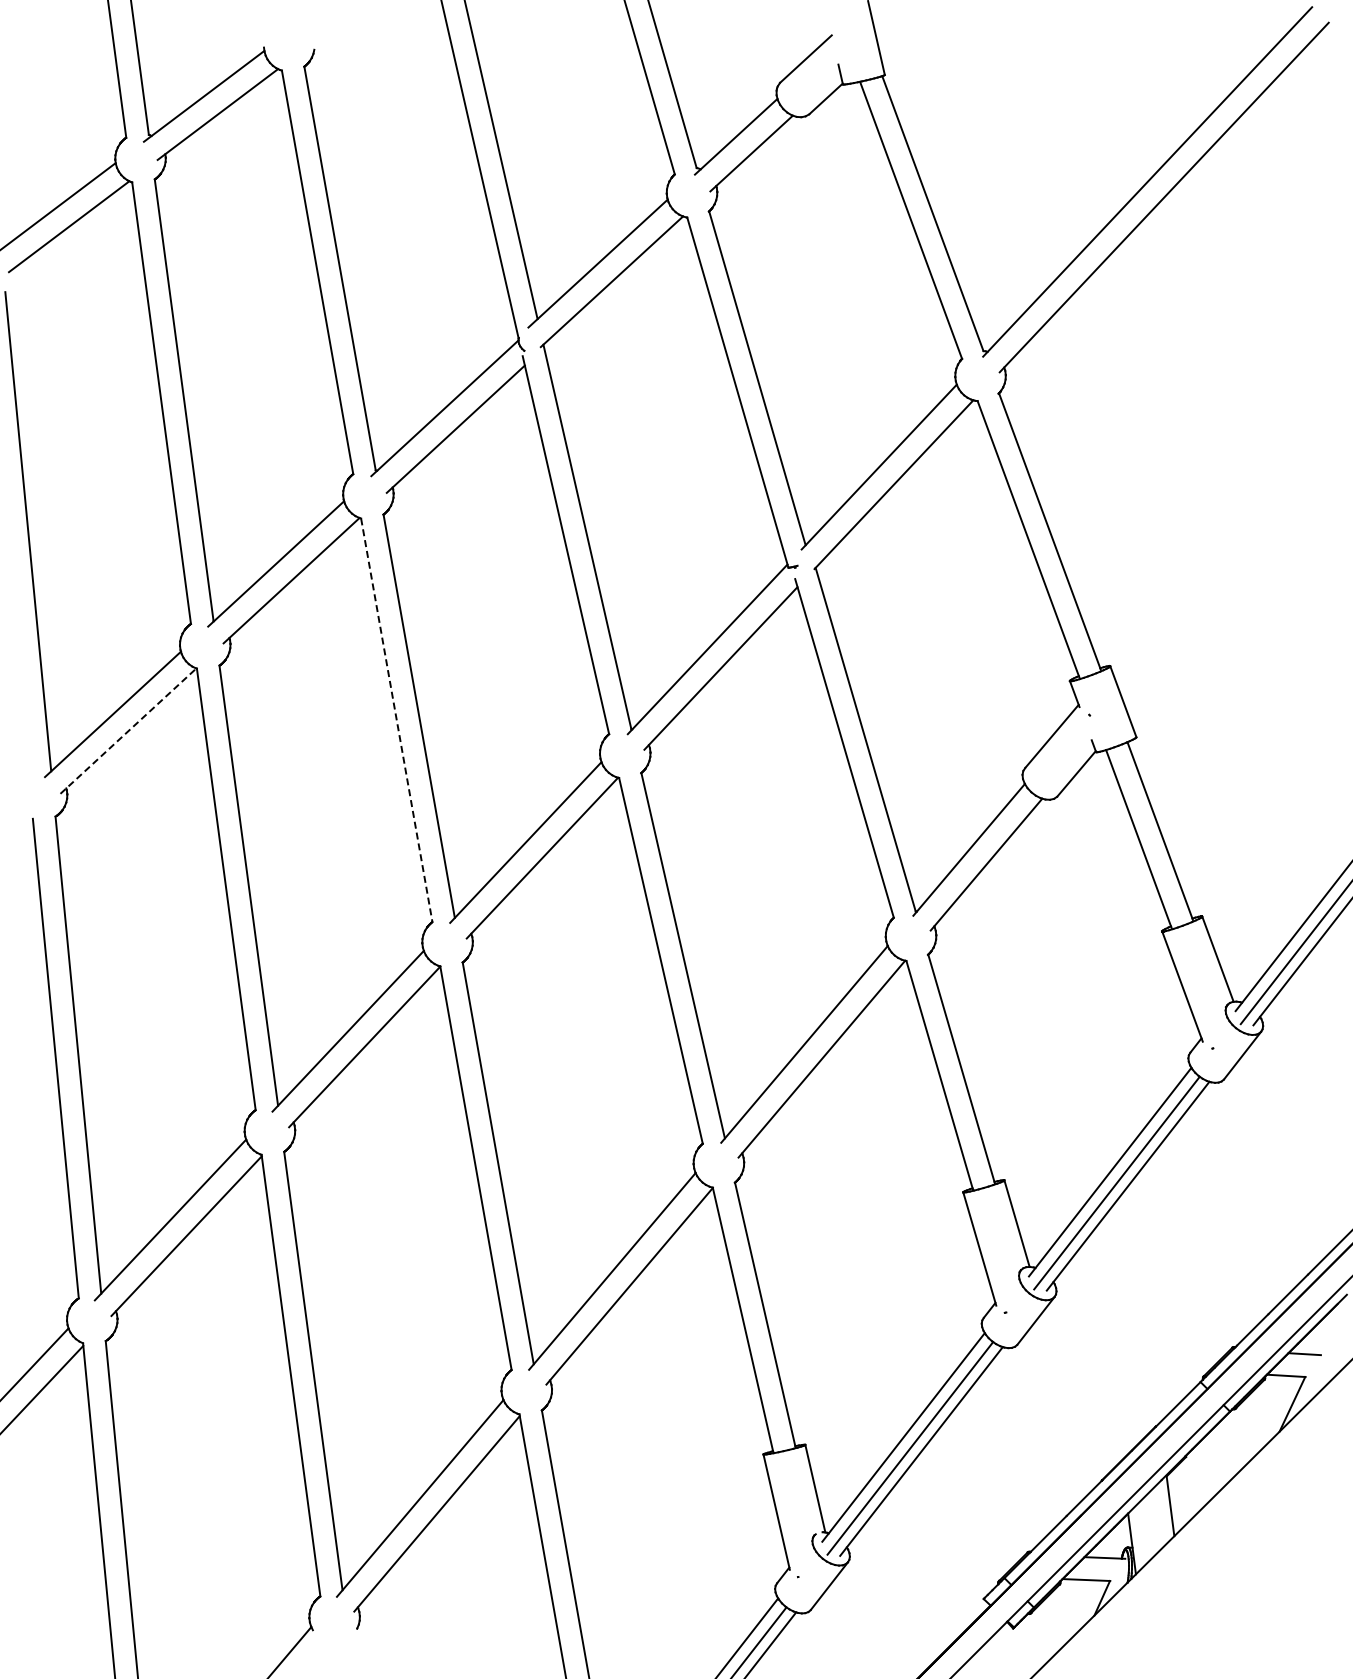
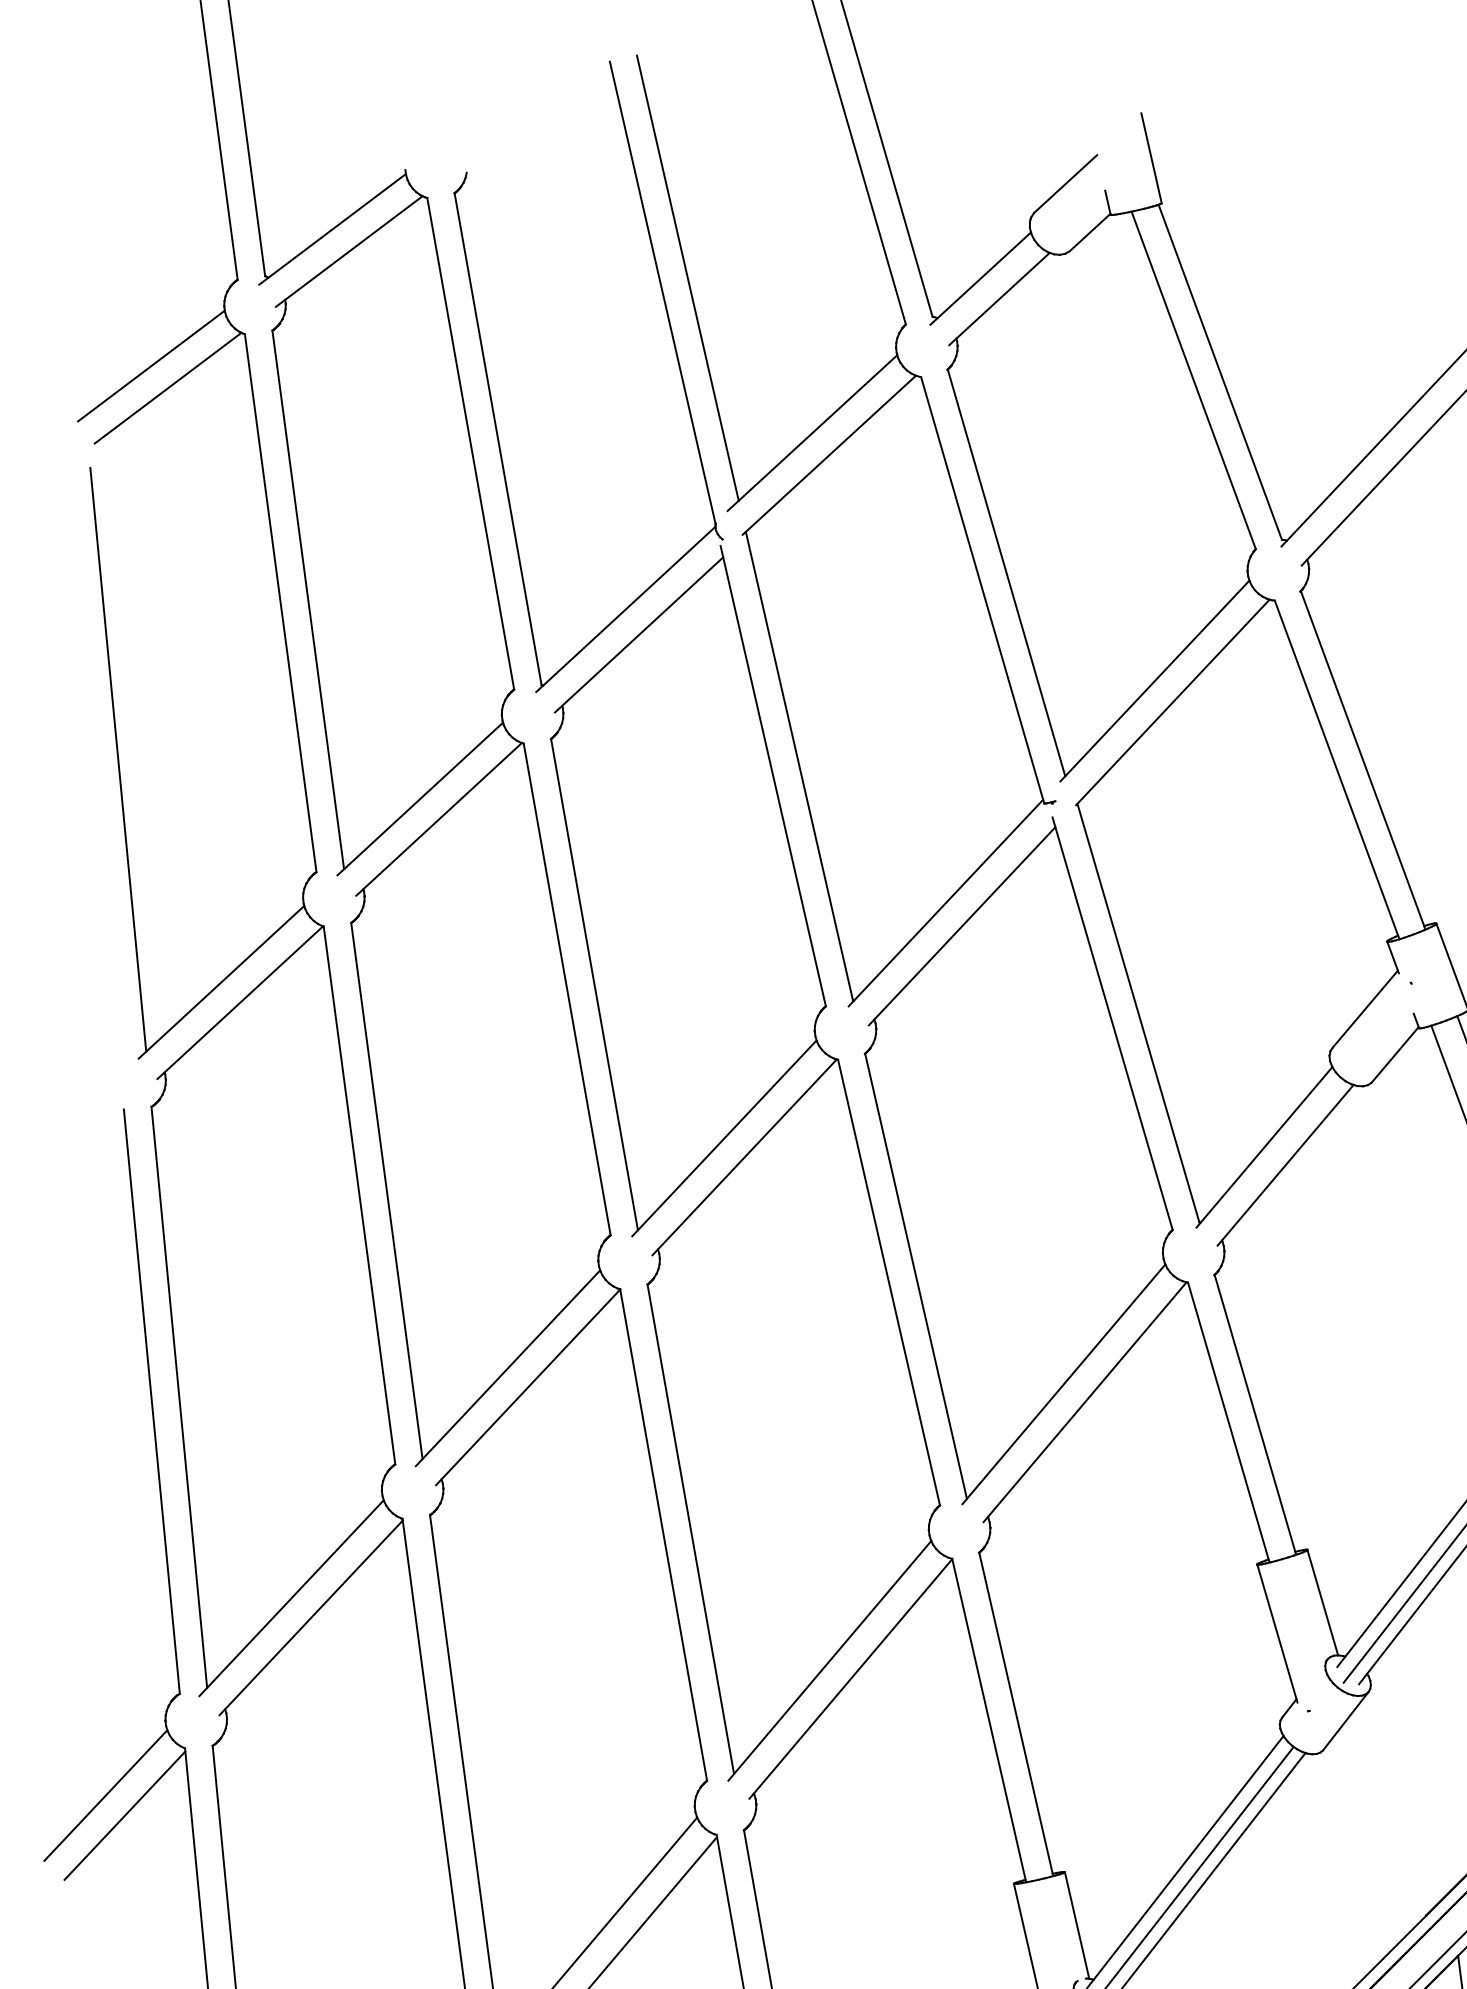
line: (396, 720) -> (566, 989), dashed -> solid
line: (128, 730) -> (240, 1001), dashed -> solid

